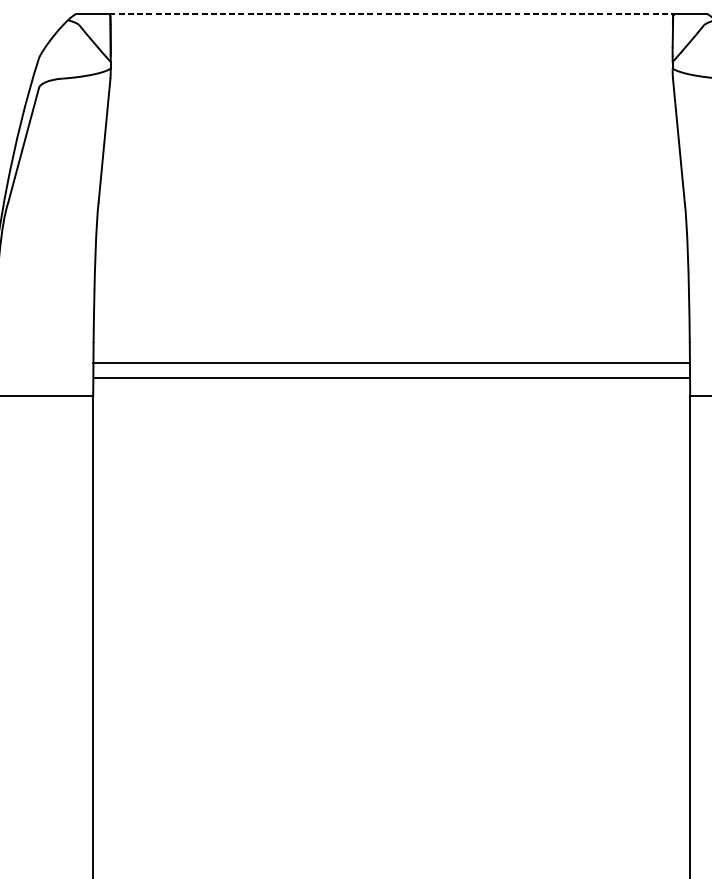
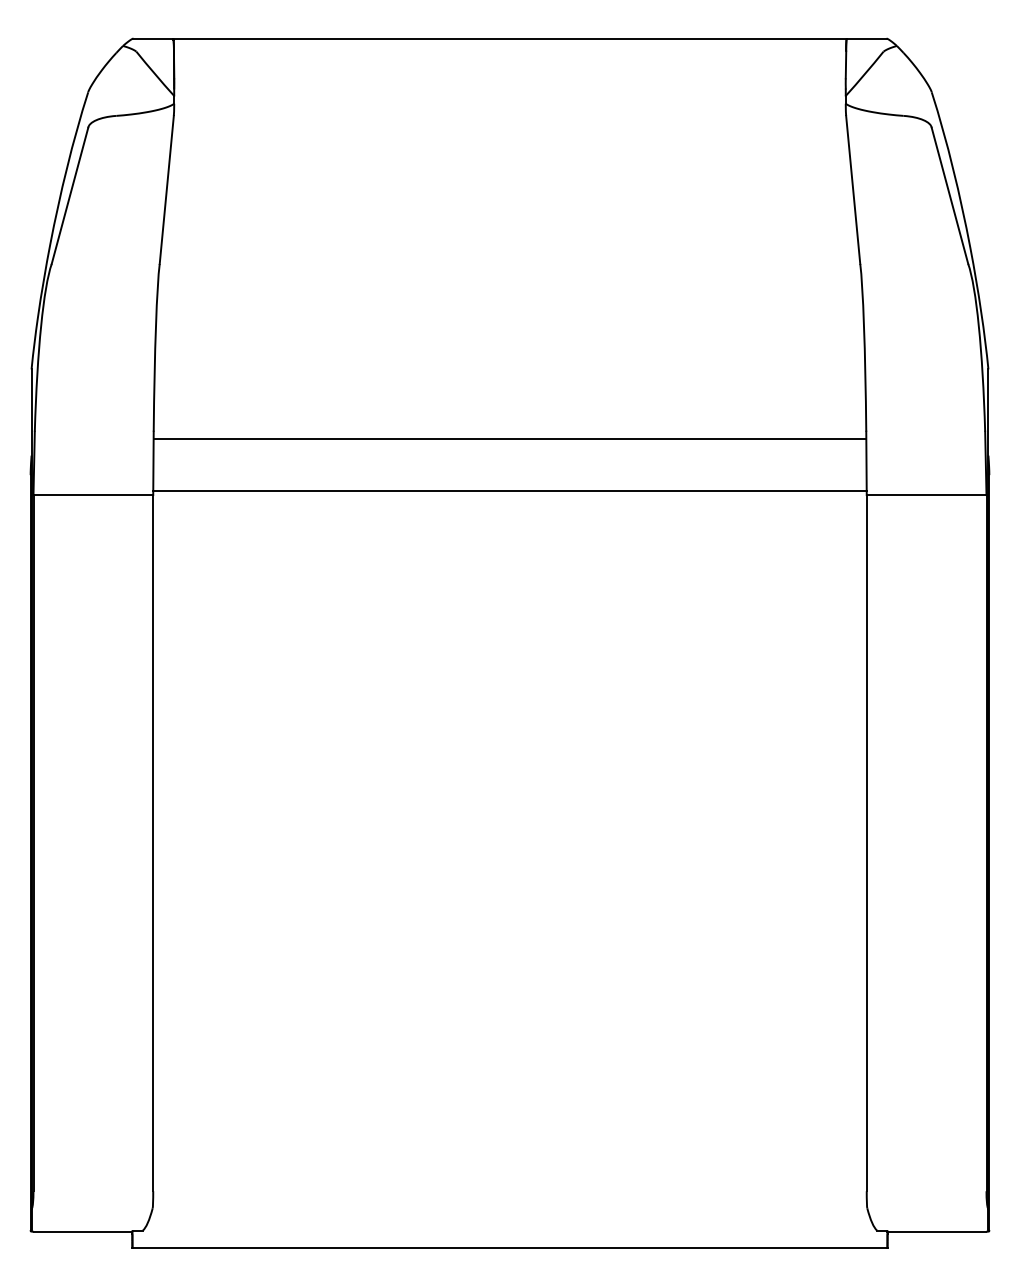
line: (392, 13) -> (510, 38), dashed -> solid
line: (391, 363) -> (509, 491), moved
line: (391, 377) -> (509, 439), moved

